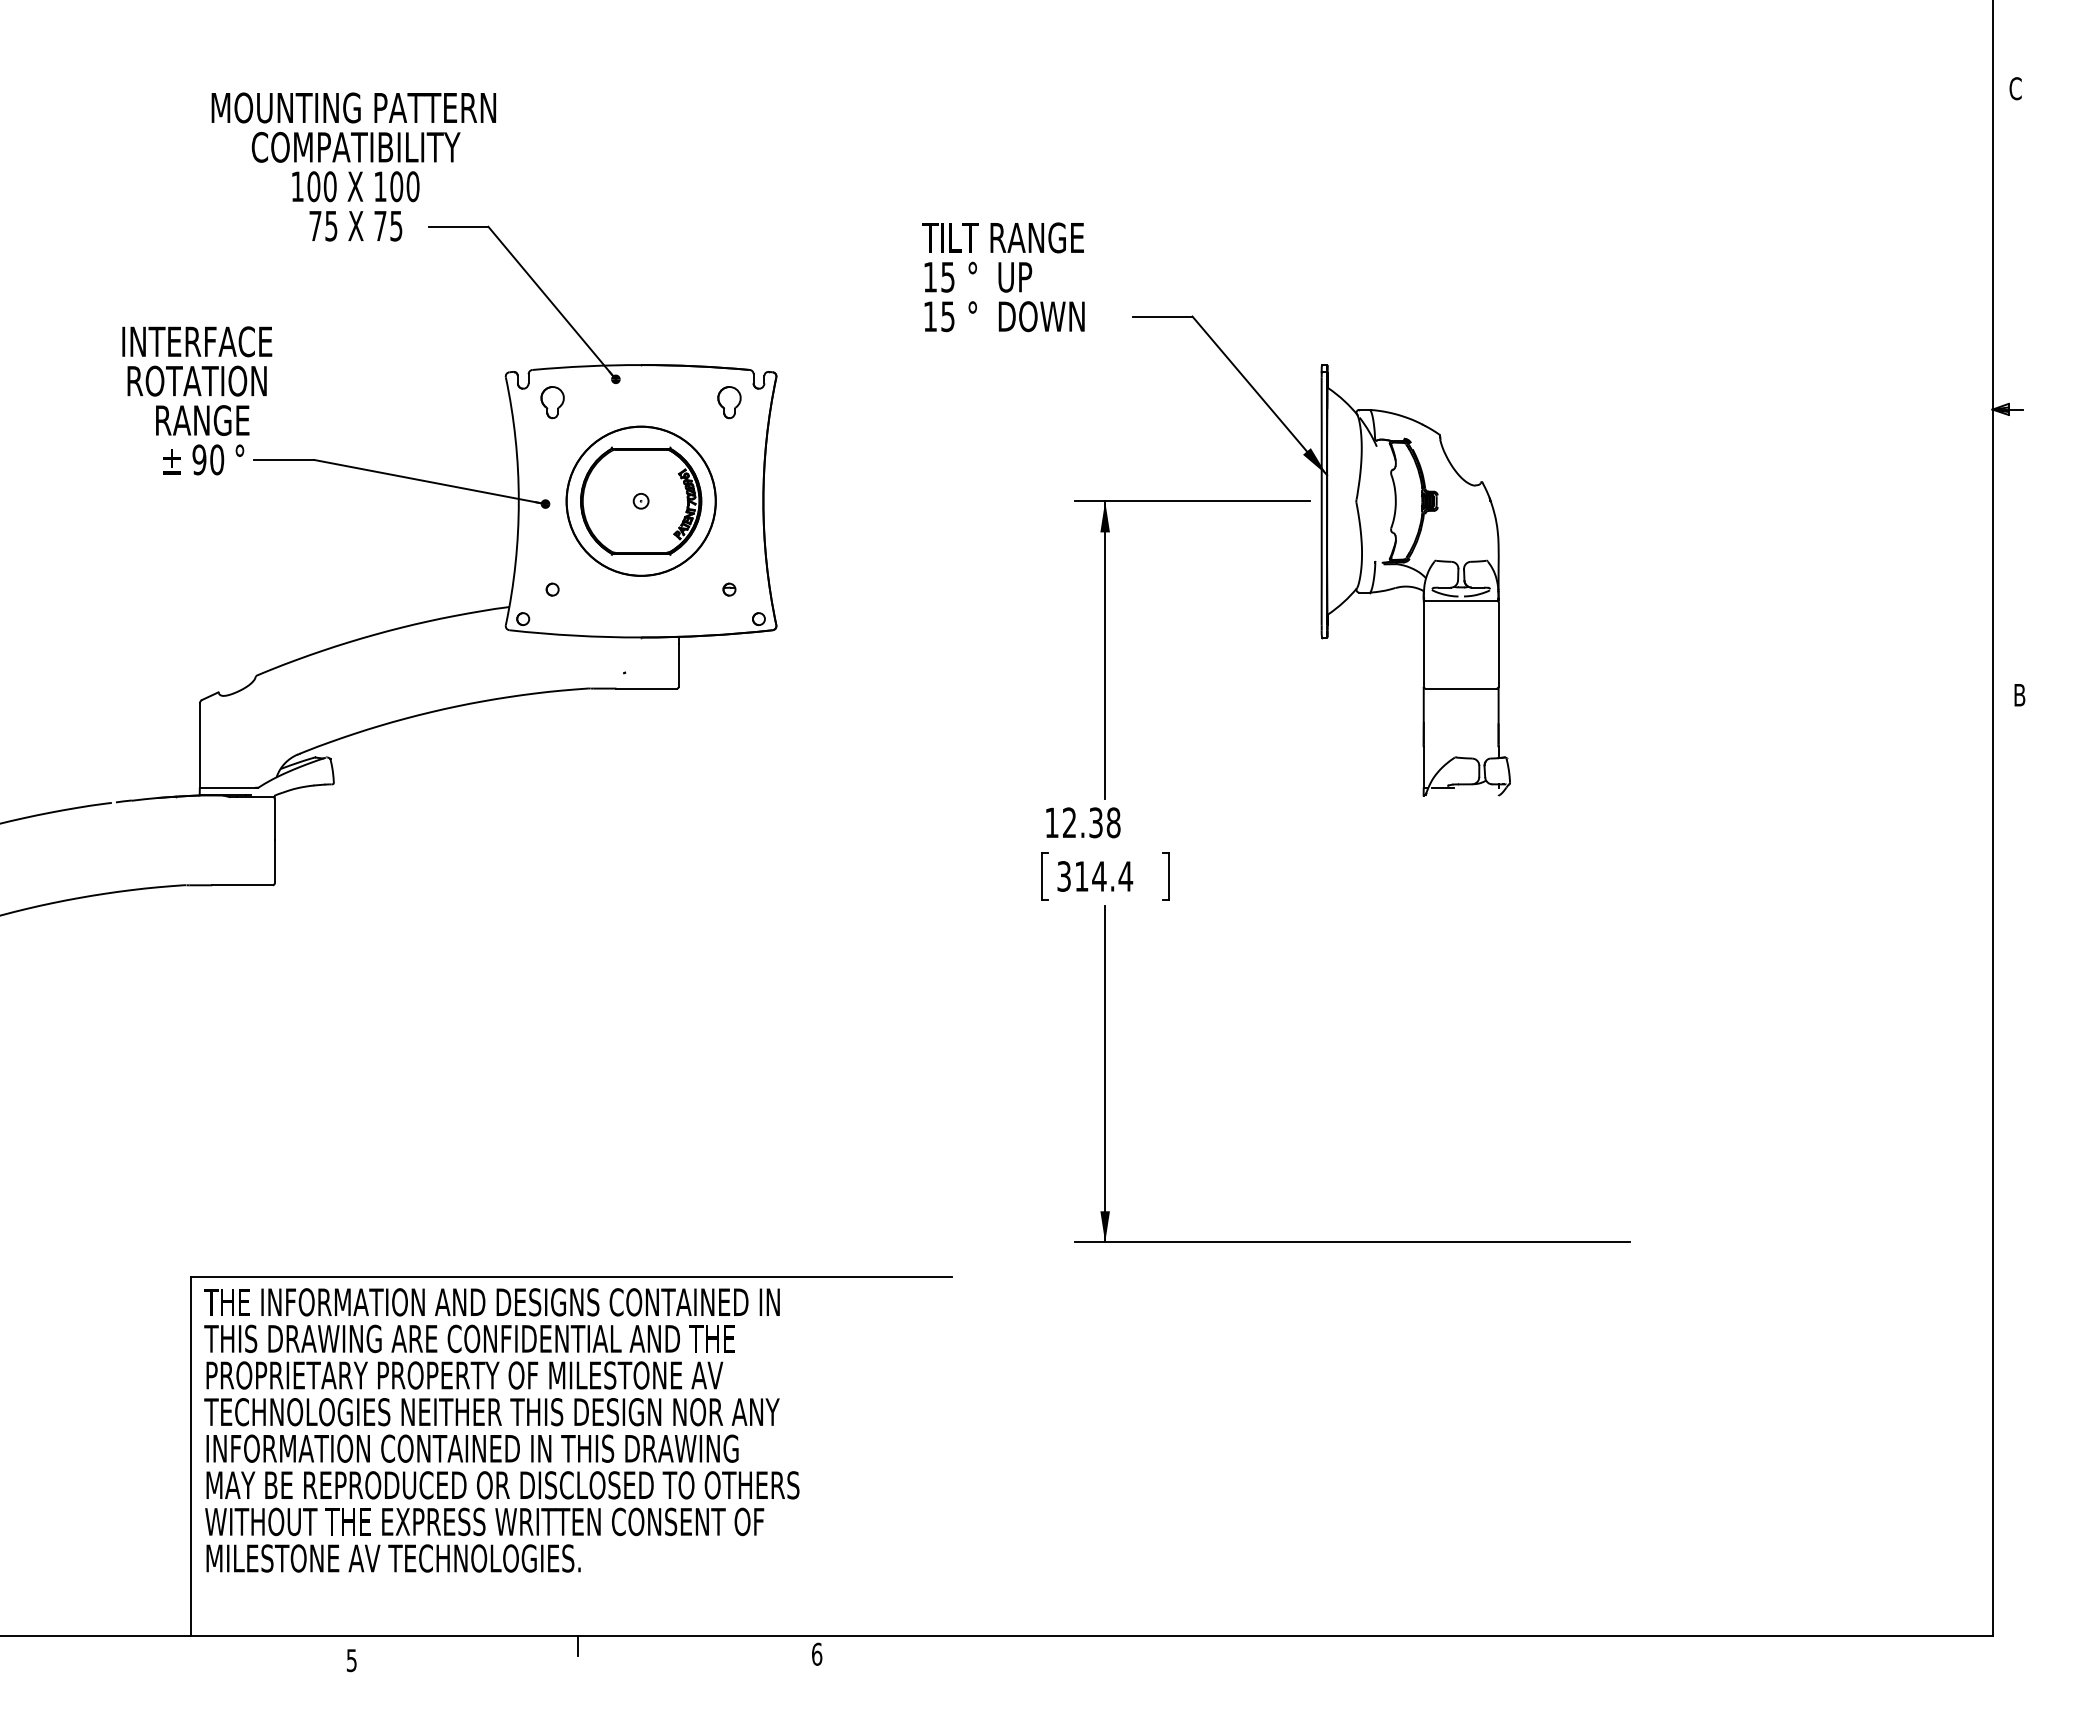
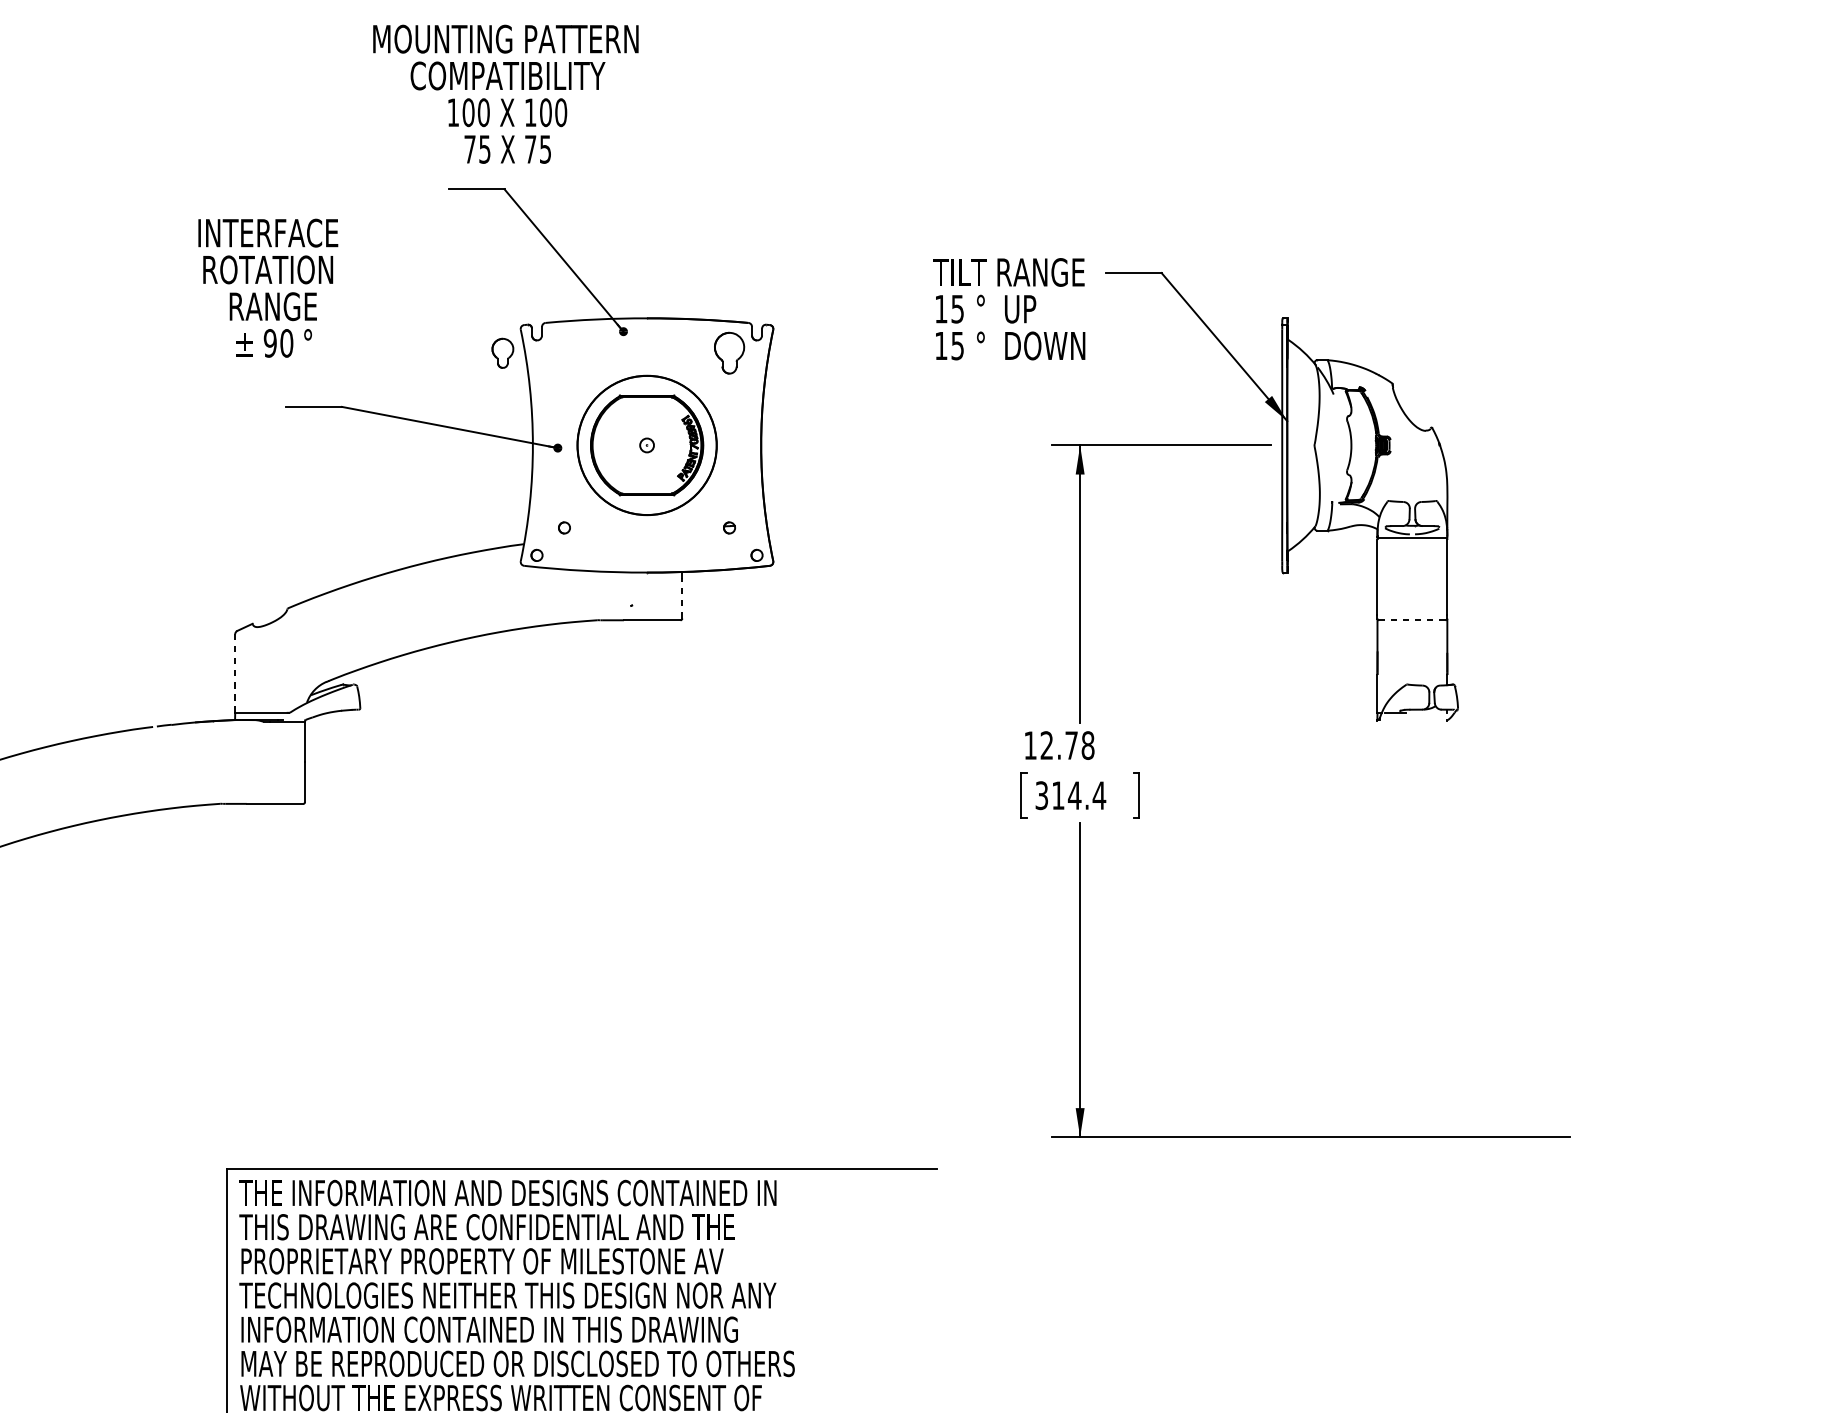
text: (353, 166) -> (505, 93), moved
text: (1003, 277) -> (1009, 309), moved
text: (197, 400) -> (268, 287), moved
part: (552, 402) -> (502, 353), moved
part: (729, 402) -> (729, 353), size x1.4
line: (678, 665) -> (681, 598), solid -> dashed
line: (1461, 688) -> (1412, 620), solid -> dashed
line: (199, 745) -> (234, 673), solid -> dashed
text: (1095, 822) -> (1071, 745), 12.38 -> 12.78

